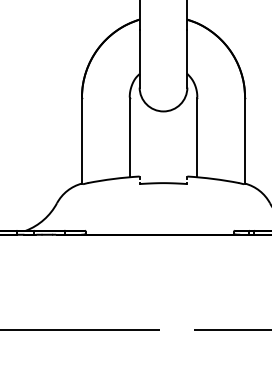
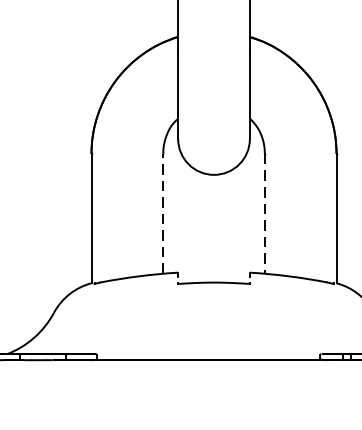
line: (129, 137) -> (162, 214), solid -> dashed
line: (197, 137) -> (265, 214), solid -> dashed

